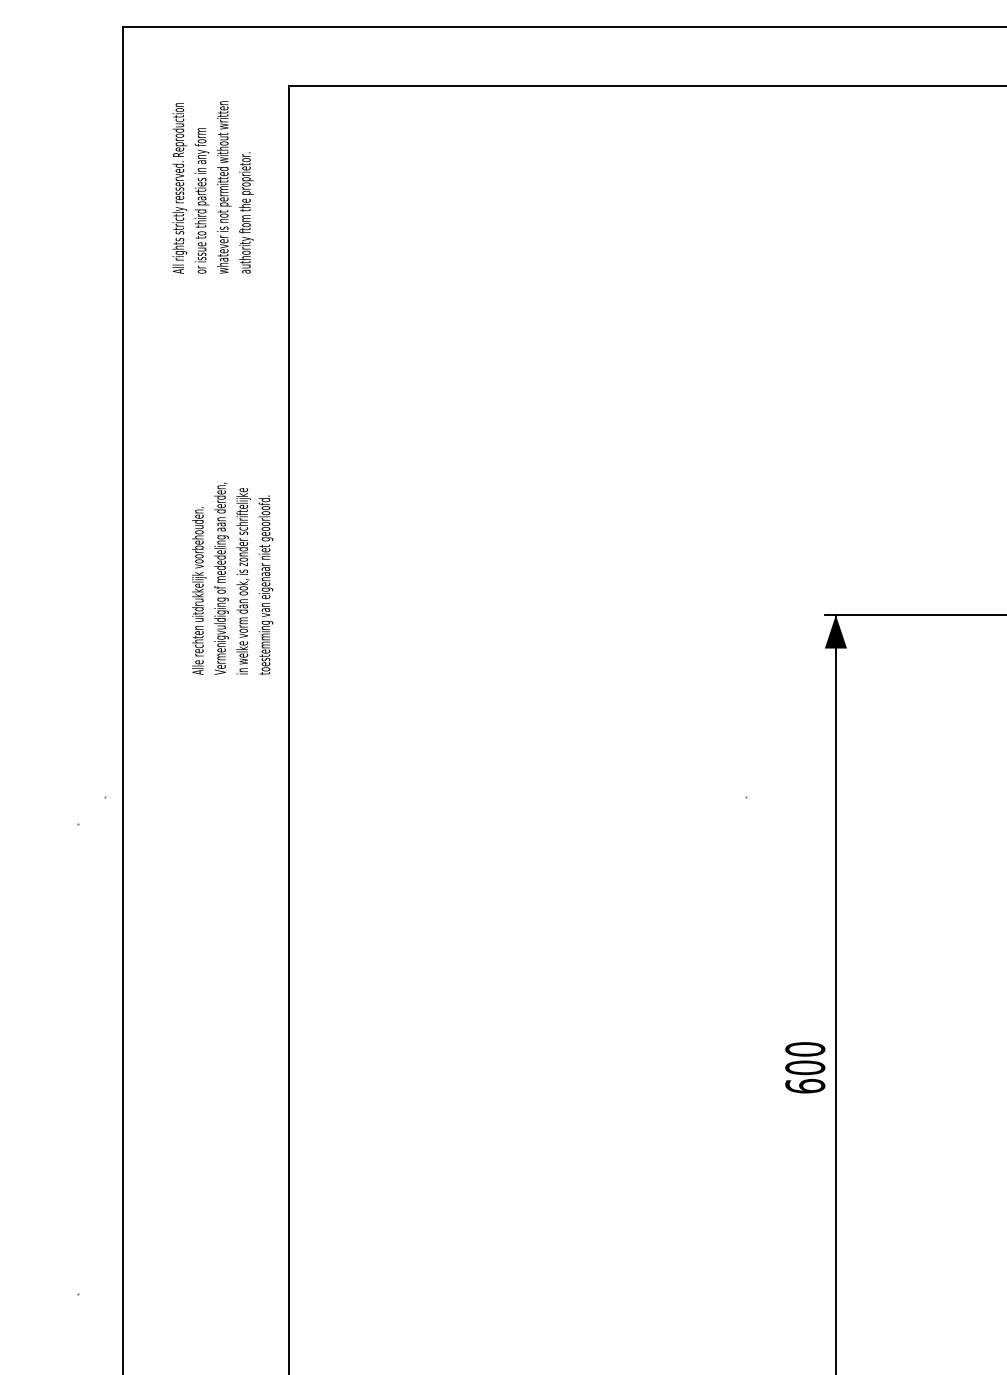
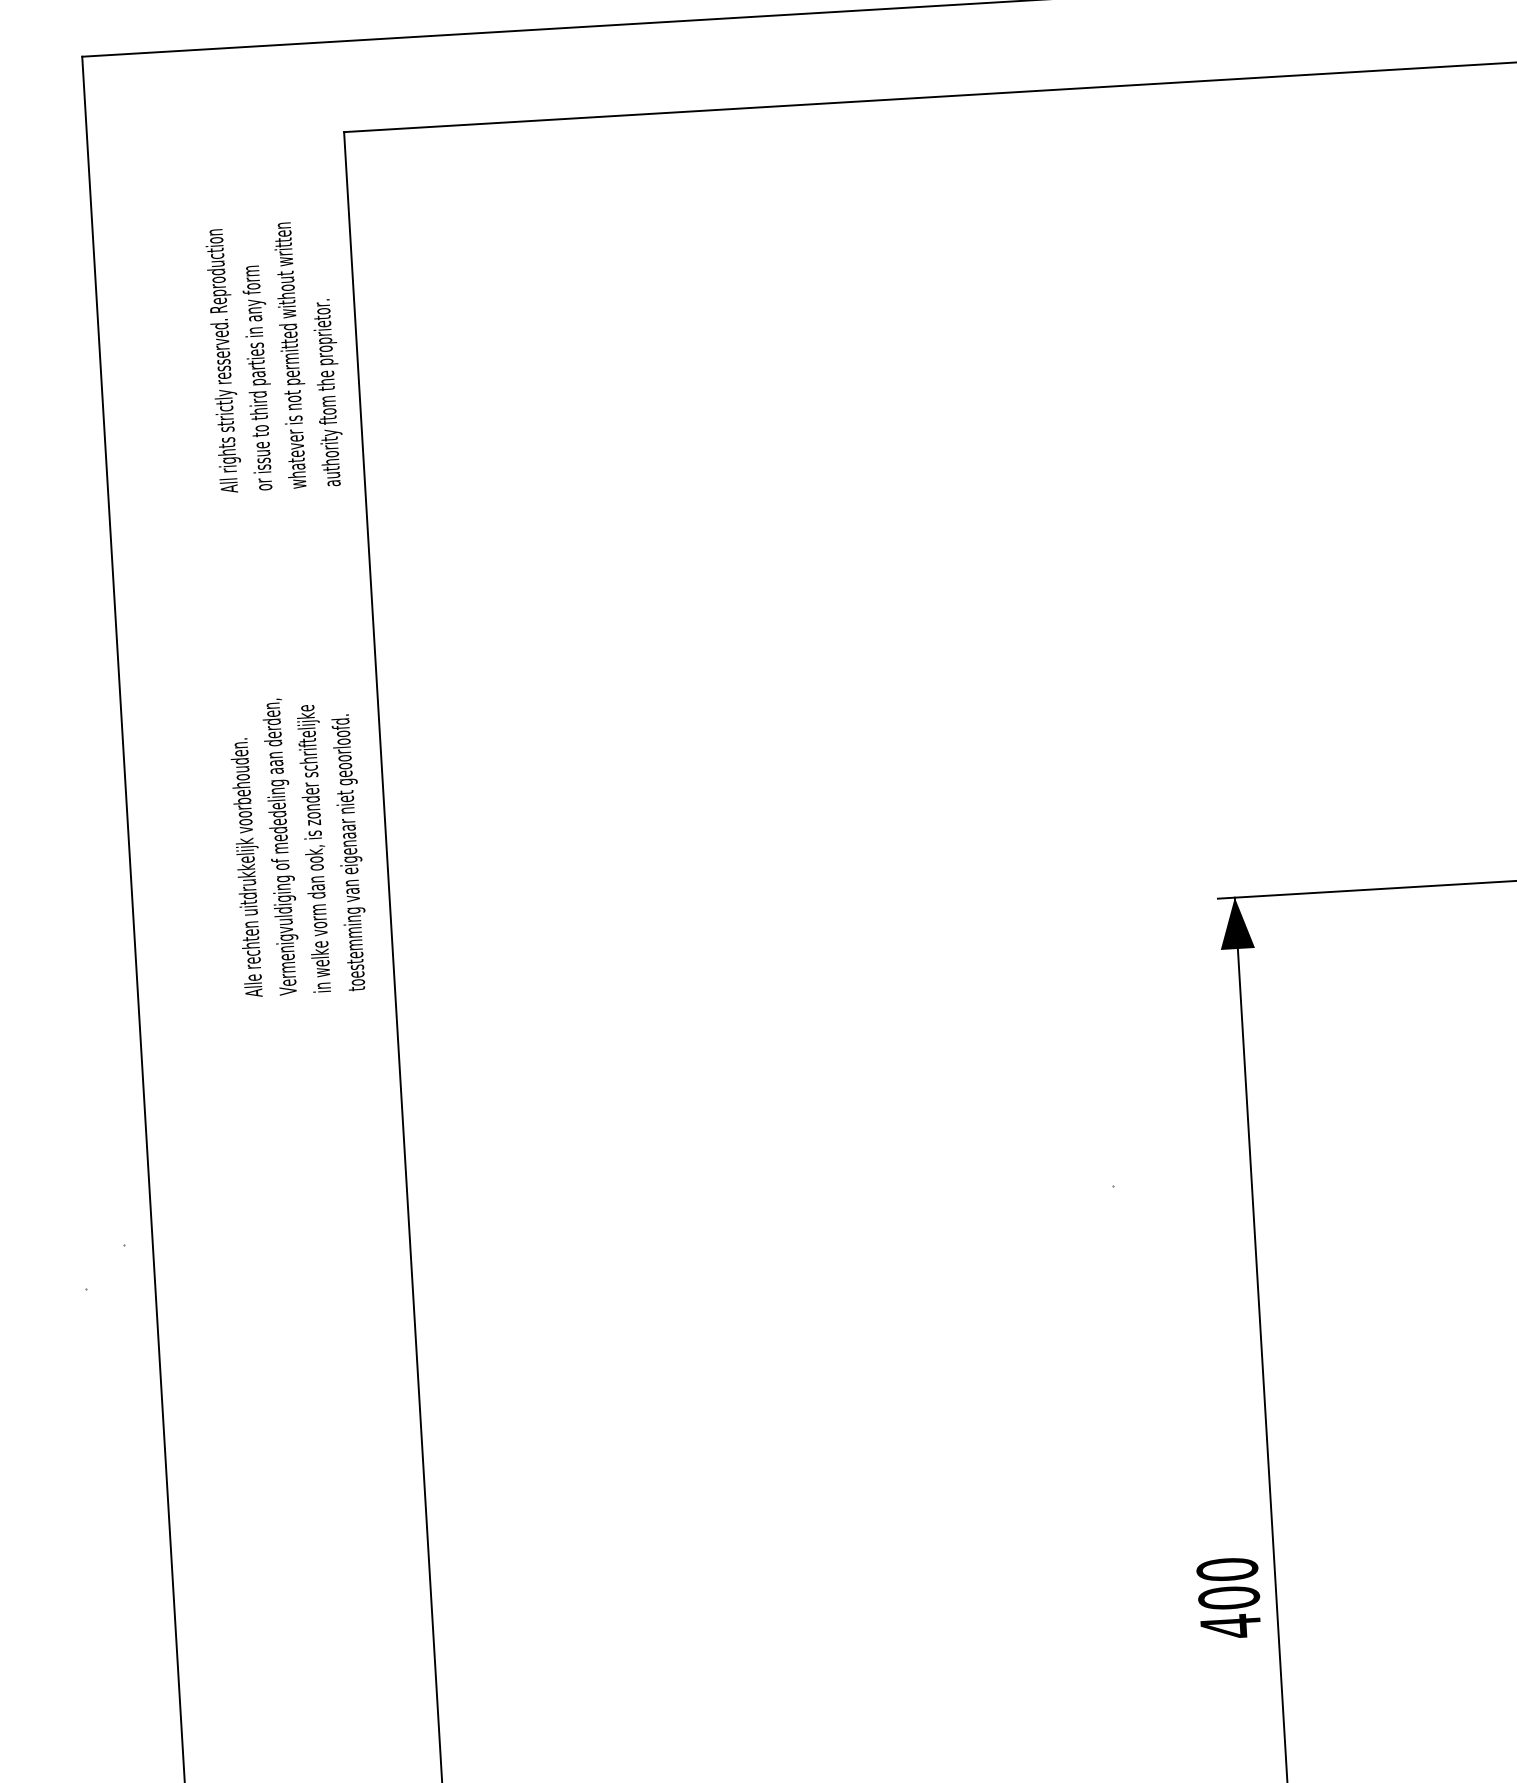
text: (212, 187) -> (274, 356), moved
text: (232, 578) -> (298, 845), moved
text: (805, 1086) -> (1231, 1626), 600 -> 400

